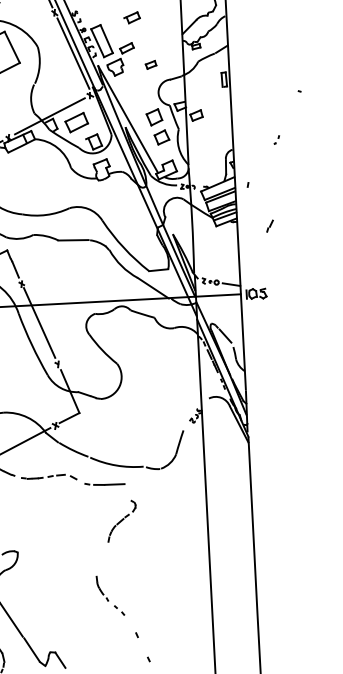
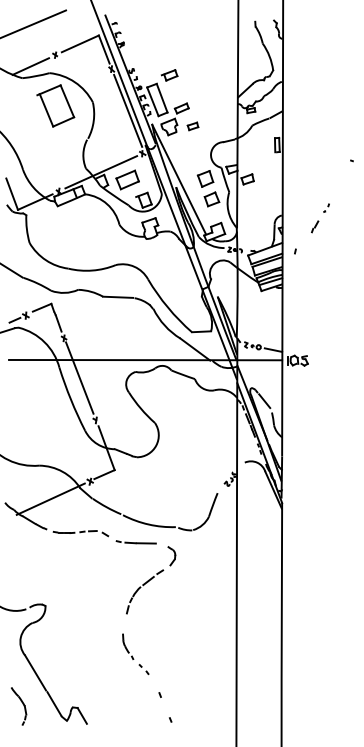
part: (131, 18) -> (169, 75), moved
part: (150, 65) -> (192, 126), moved
line: (270, 225) -> (315, 226), moved
part: (122, 521) -> (151, 580), size x1.67

